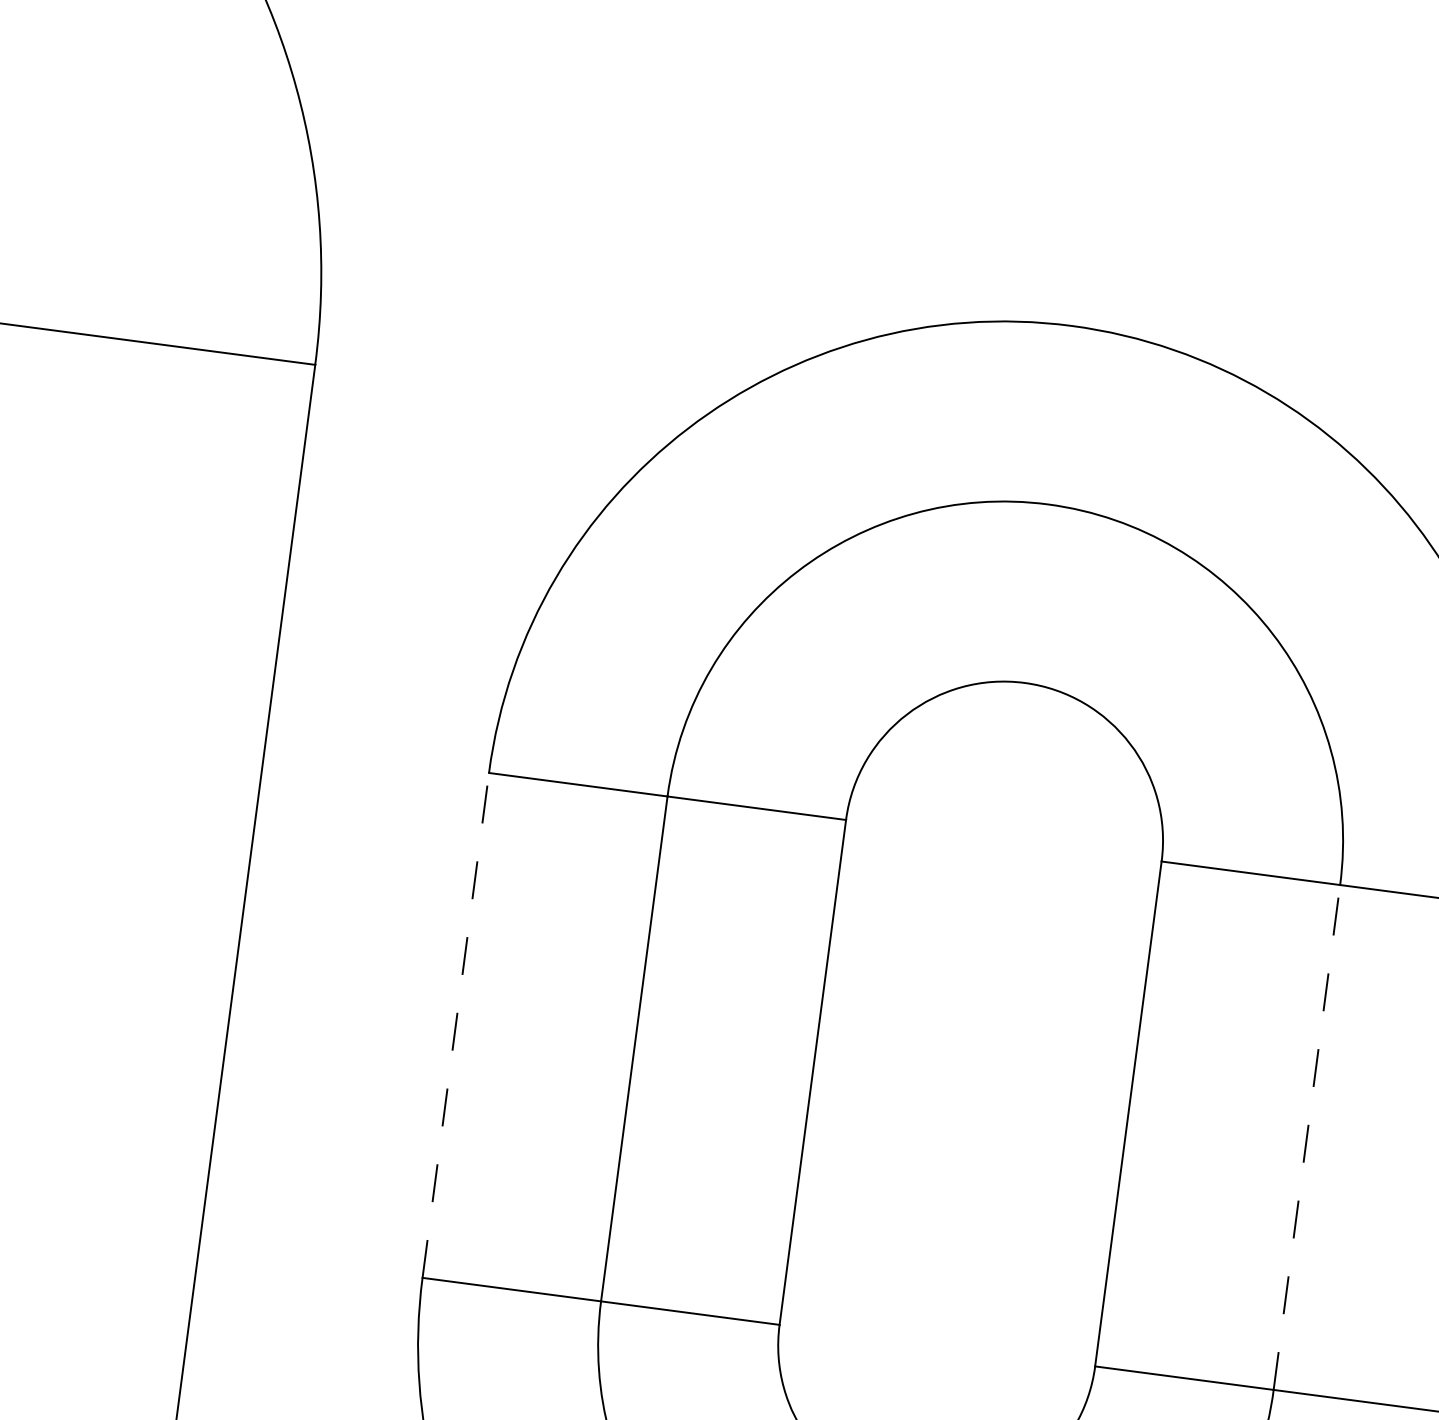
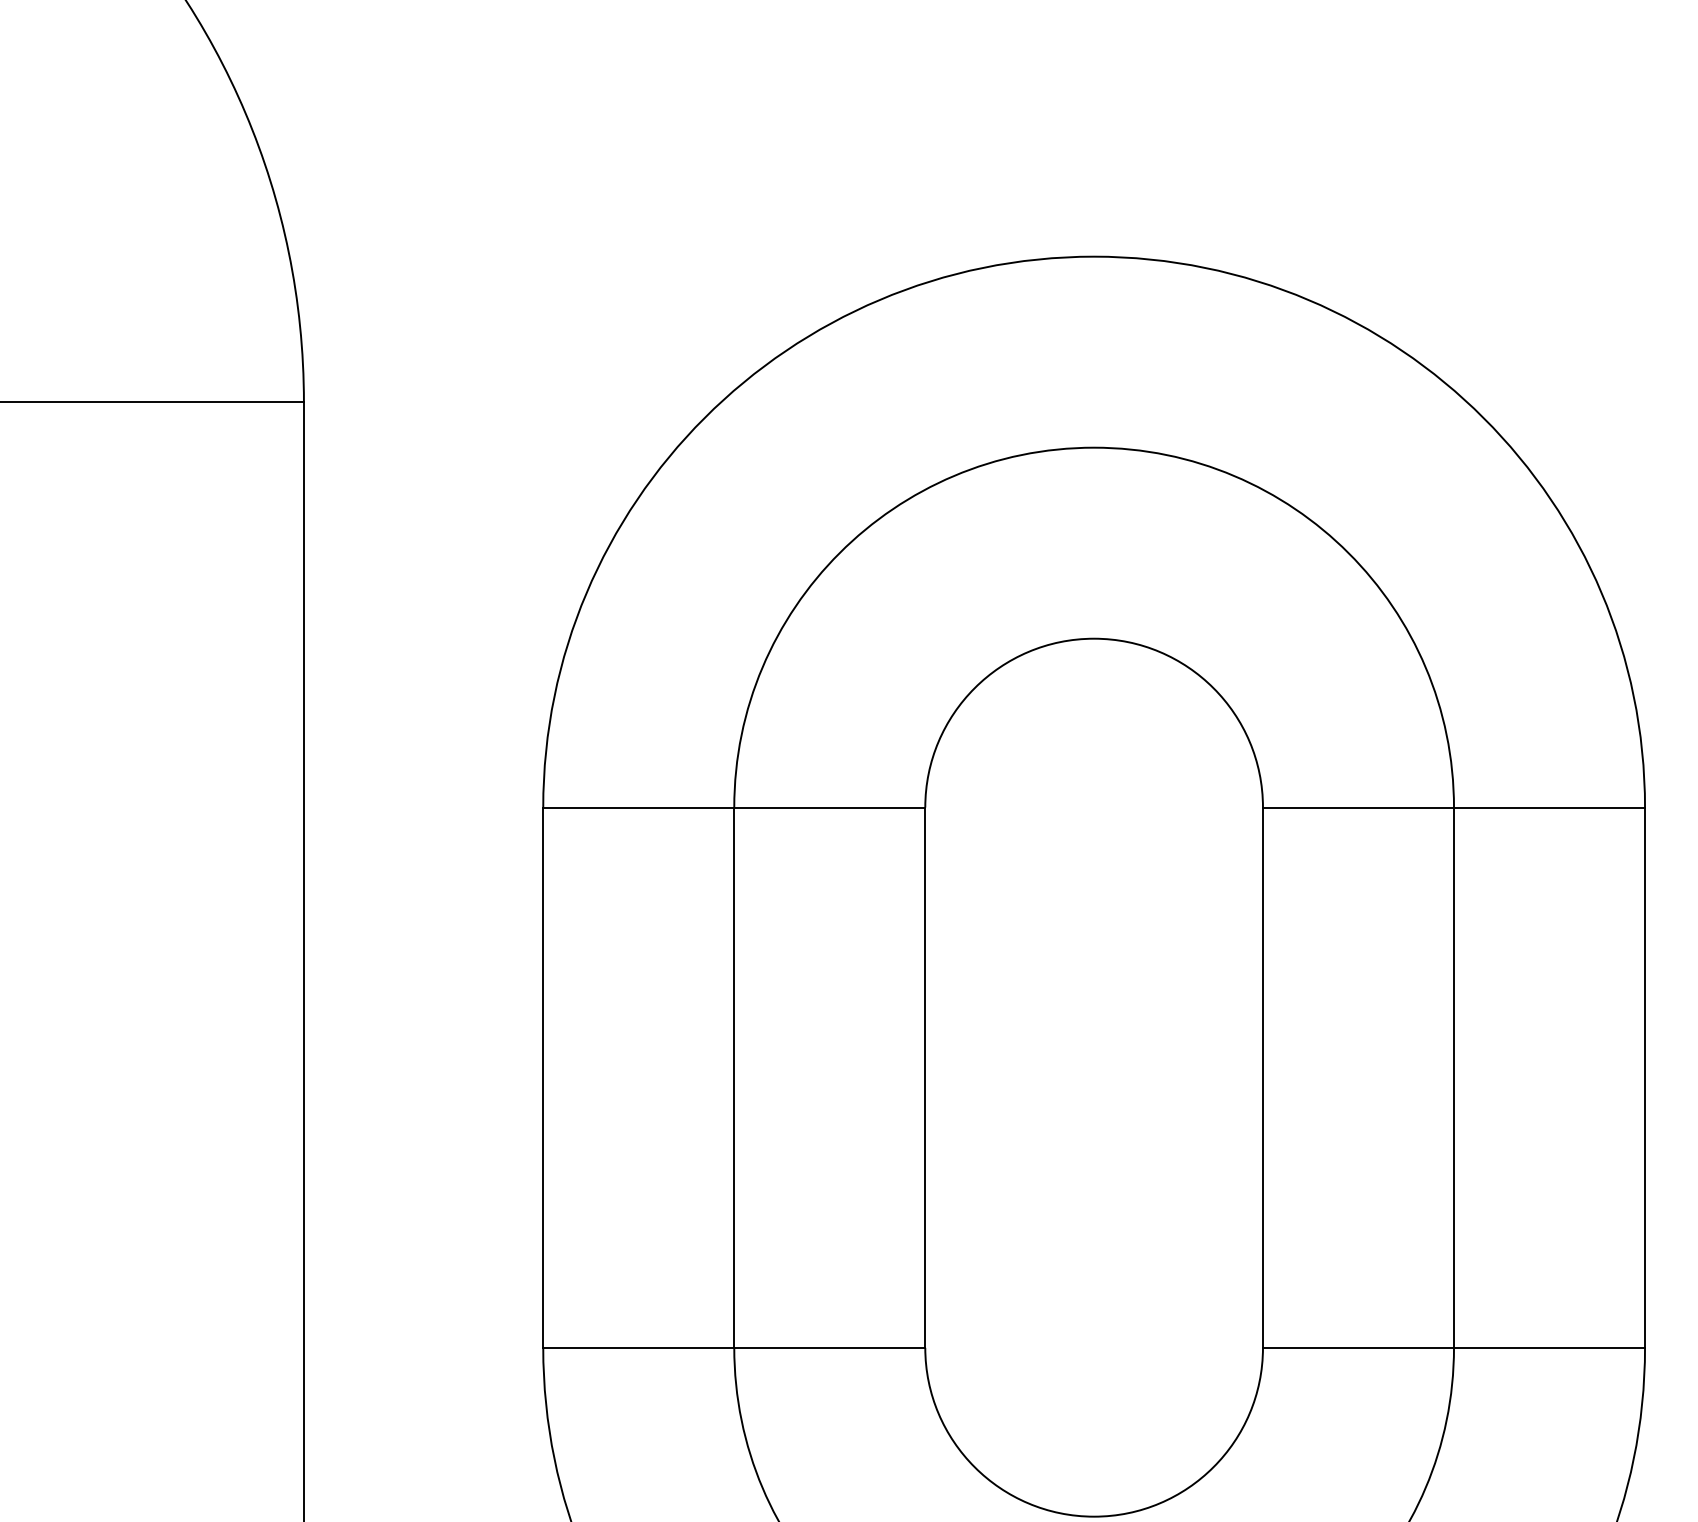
line: (456, 1025) -> (543, 1077), dashed -> solid
line: (1306, 1137) -> (1453, 1077), dashed -> solid

